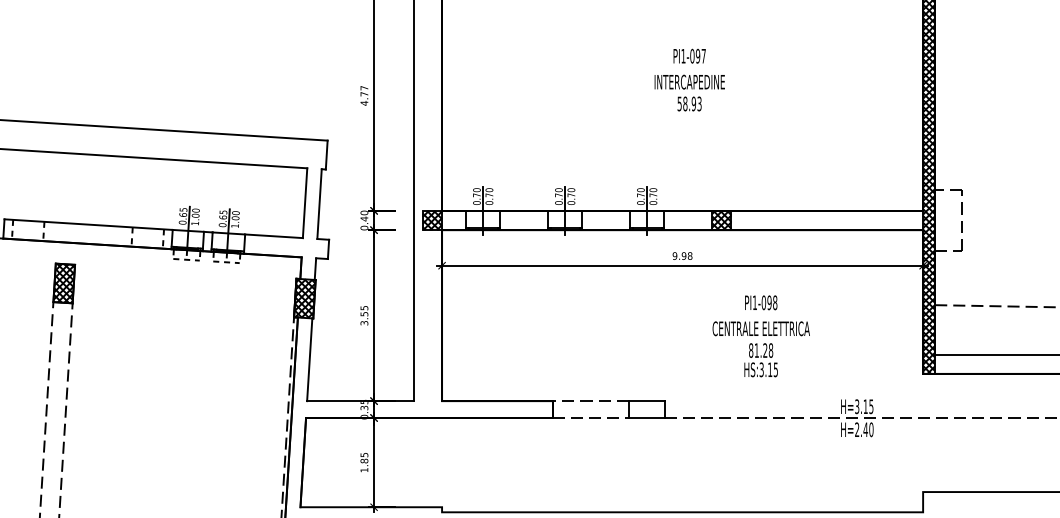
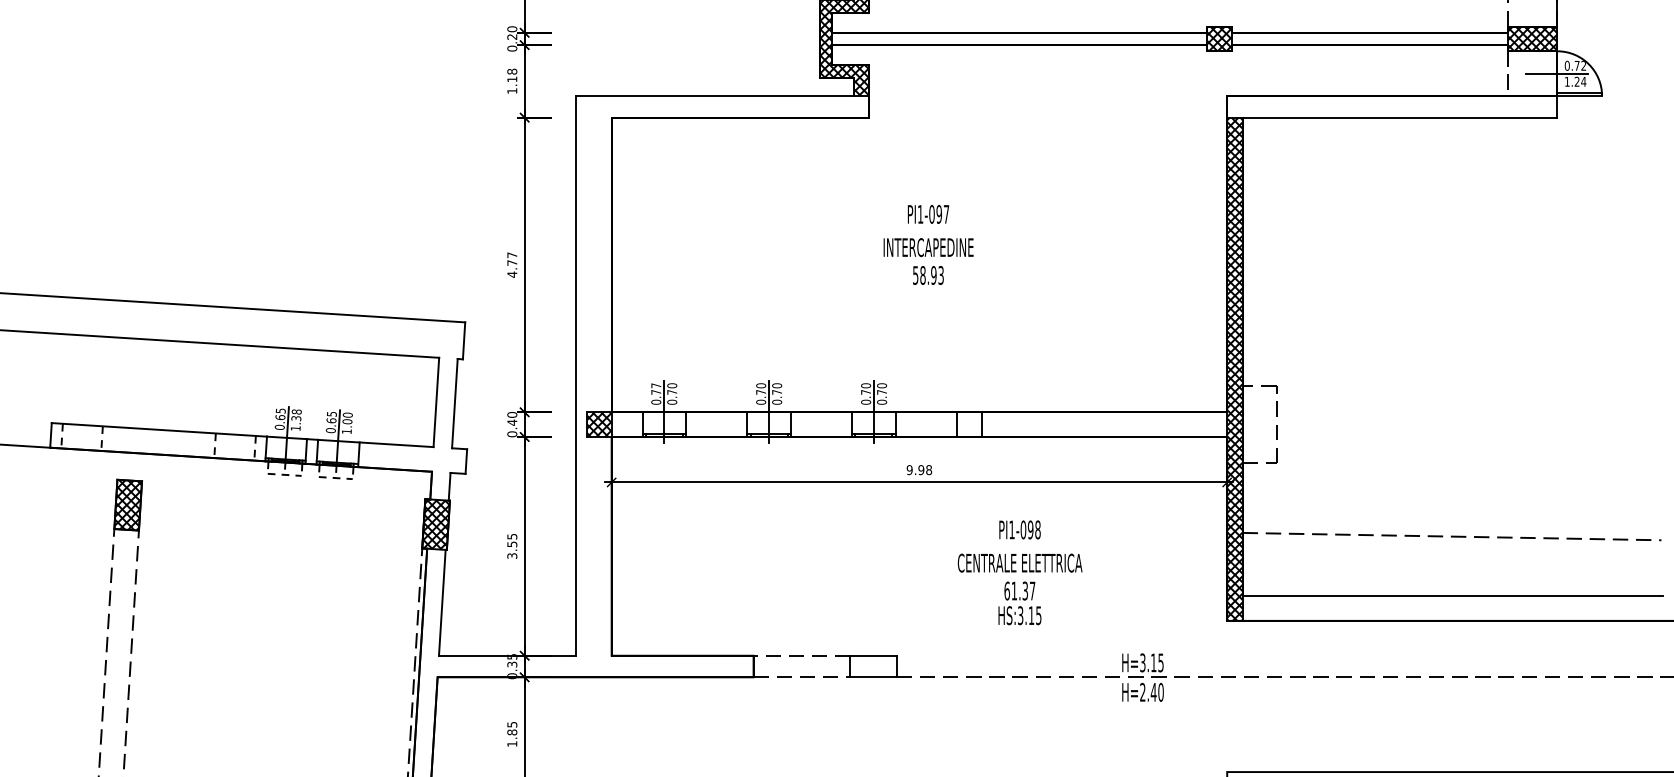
text: (477, 189) -> (656, 385), 0.70 -> 0.77
text: (195, 213) -> (296, 415), 1.00 -> 1.38
hatch: (721, 220) -> (969, 424), removed
text: (760, 350) -> (1019, 590), 81.28 -> 61.37

